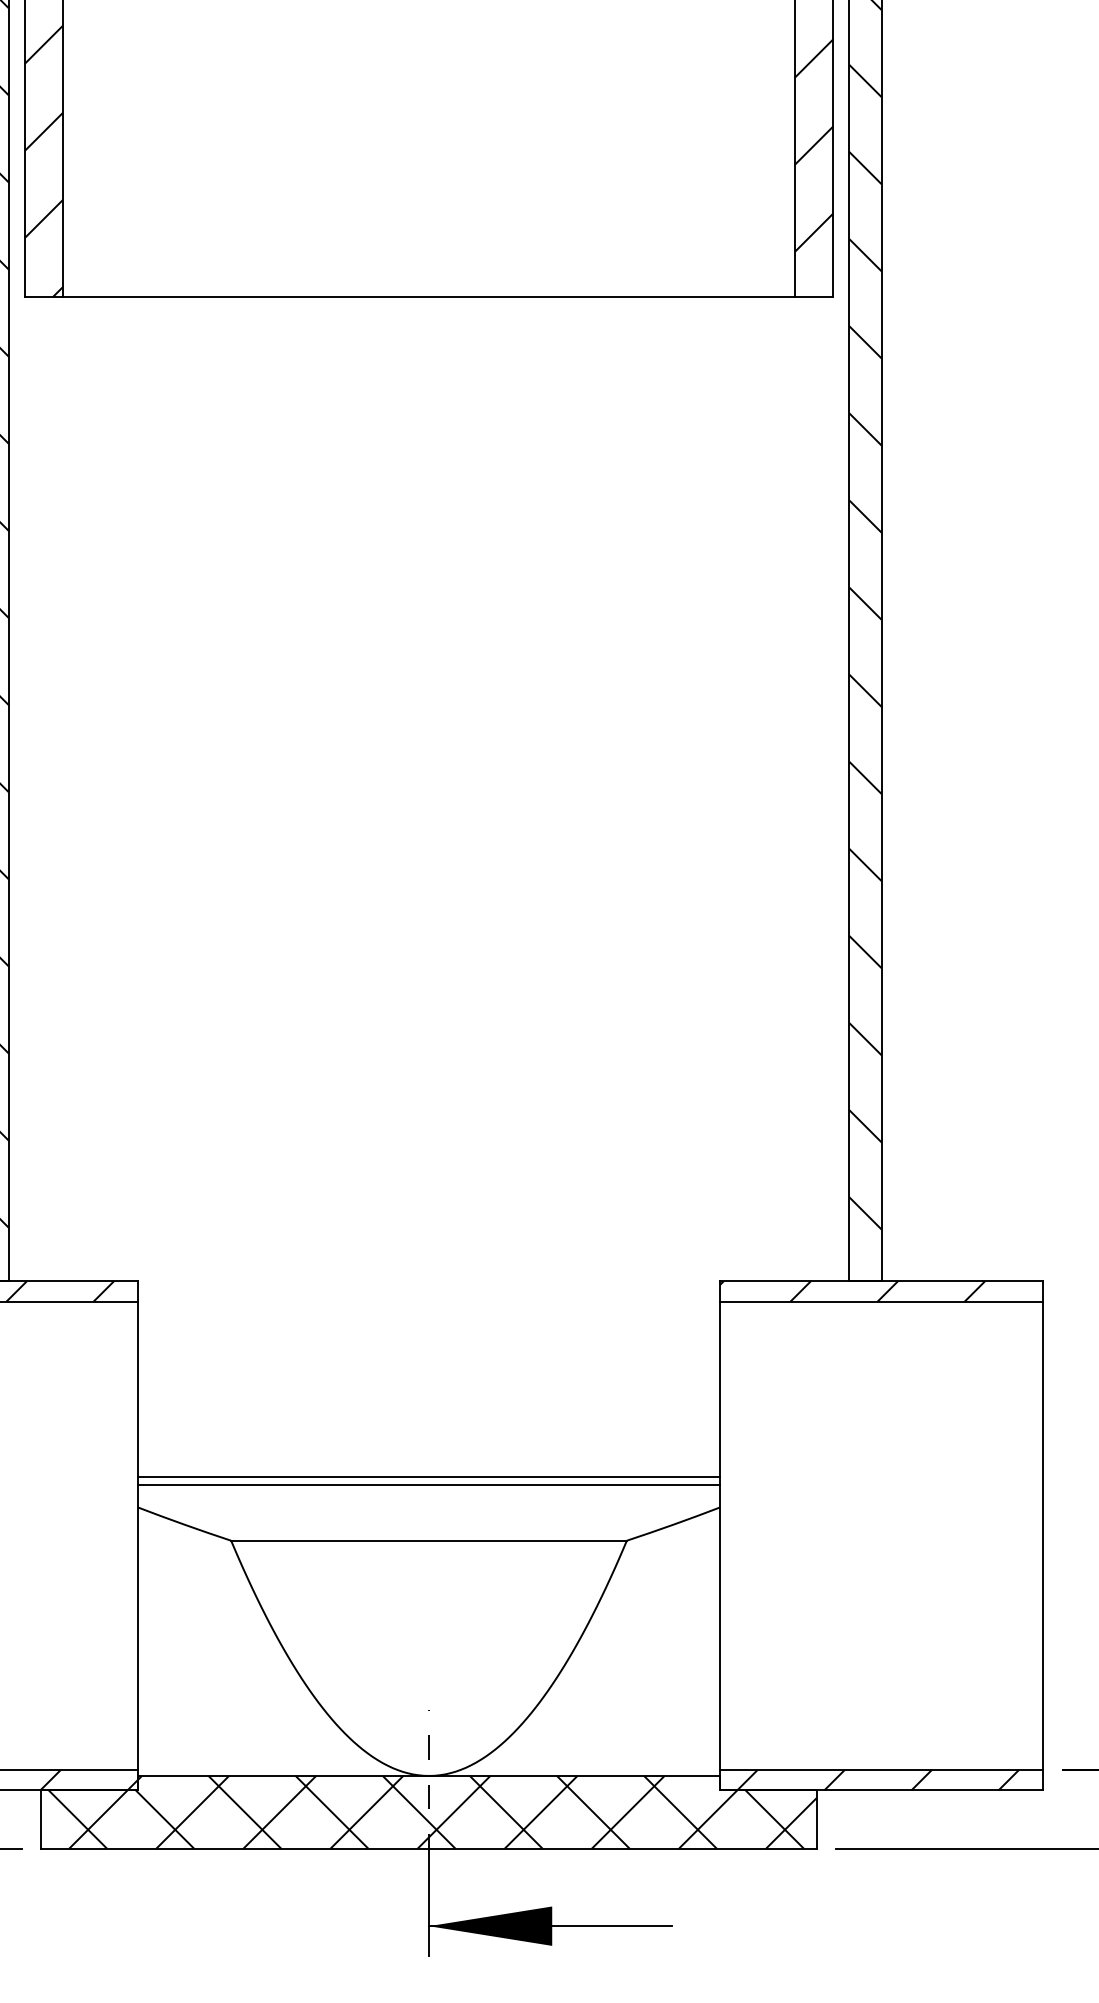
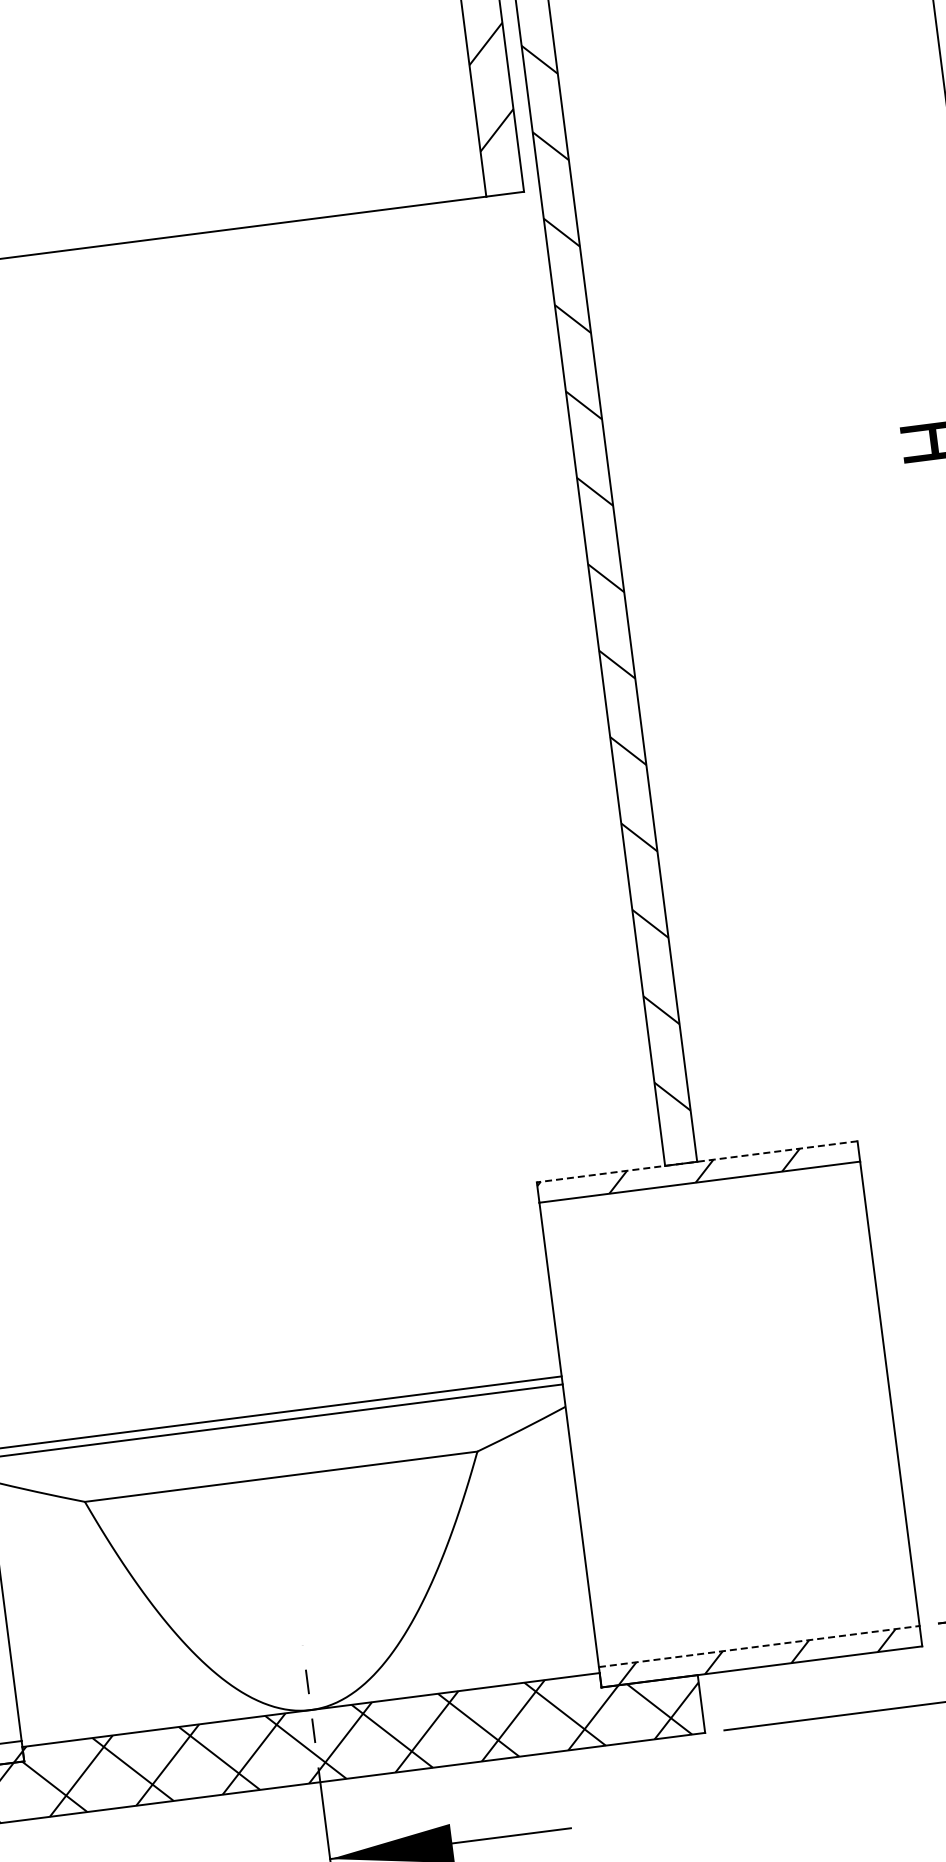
line: (881, 1281) -> (697, 1162), solid -> dashed
line: (881, 1769) -> (759, 1646), solid -> dashed

